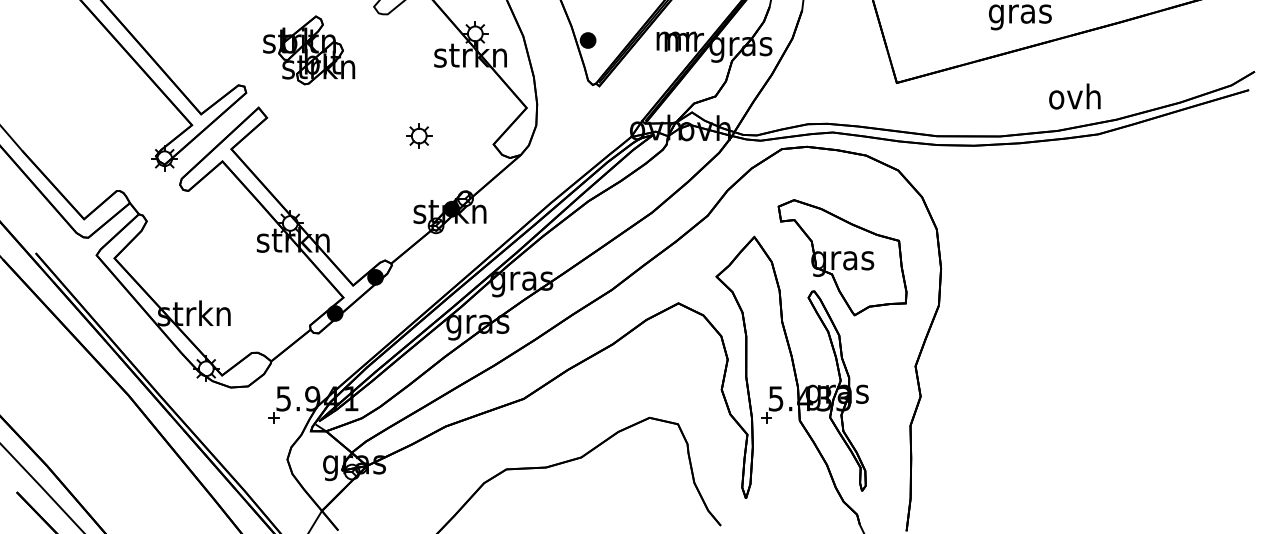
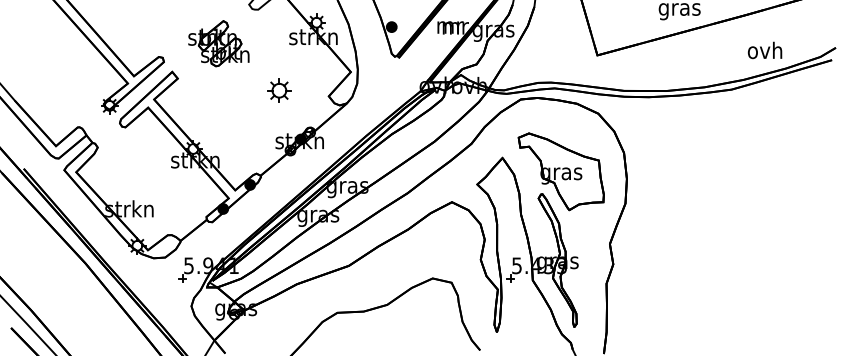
part: (308, 50) -> (218, 43), moved
text: (1074, 96) -> (764, 50), moved
part: (418, 135) -> (278, 90), size x1.4

